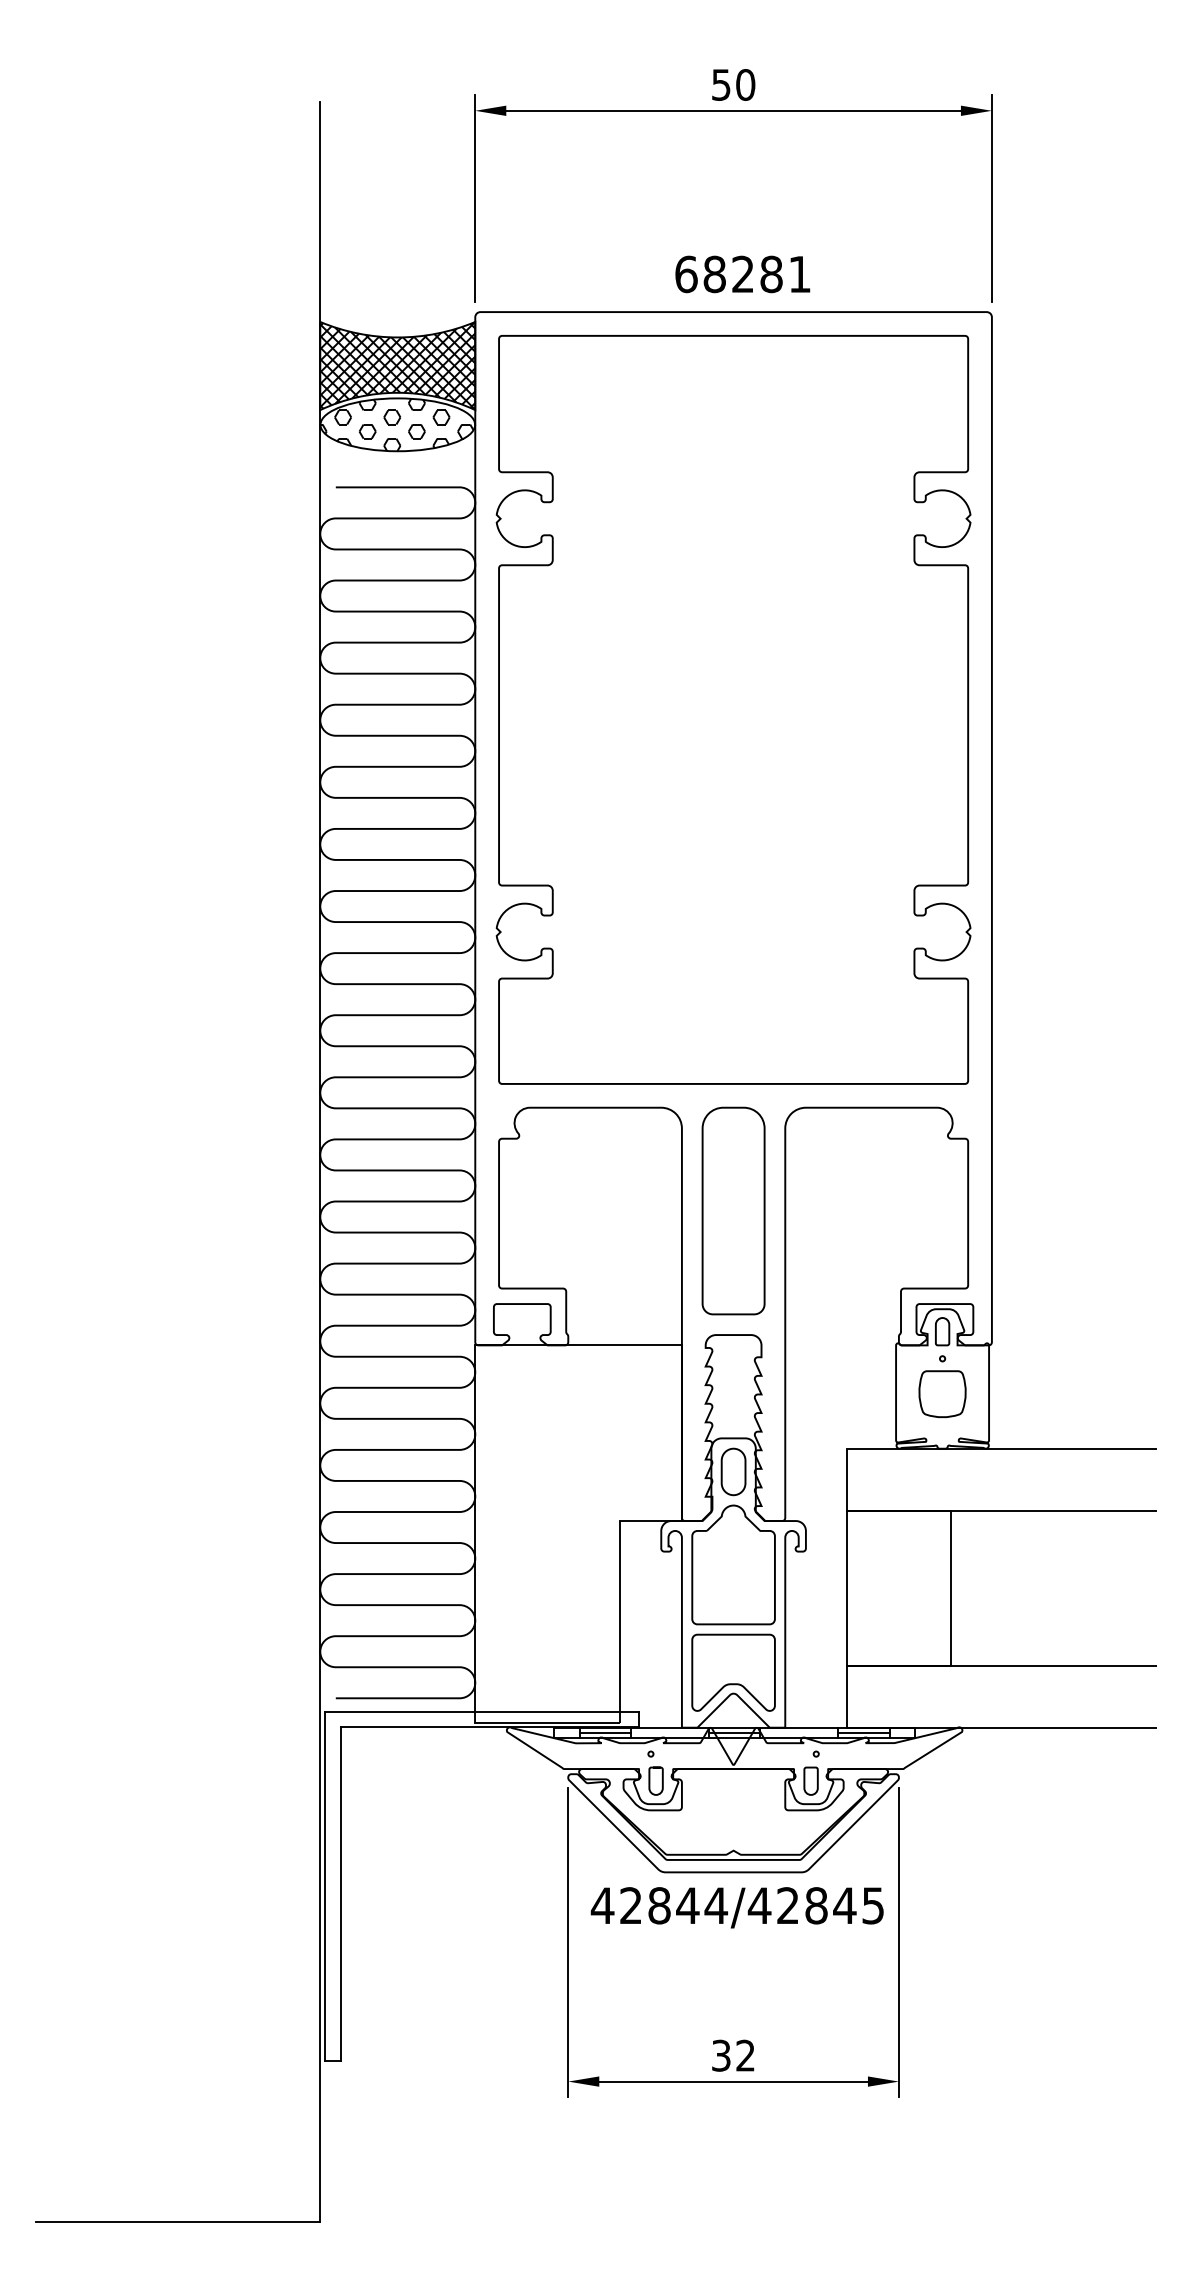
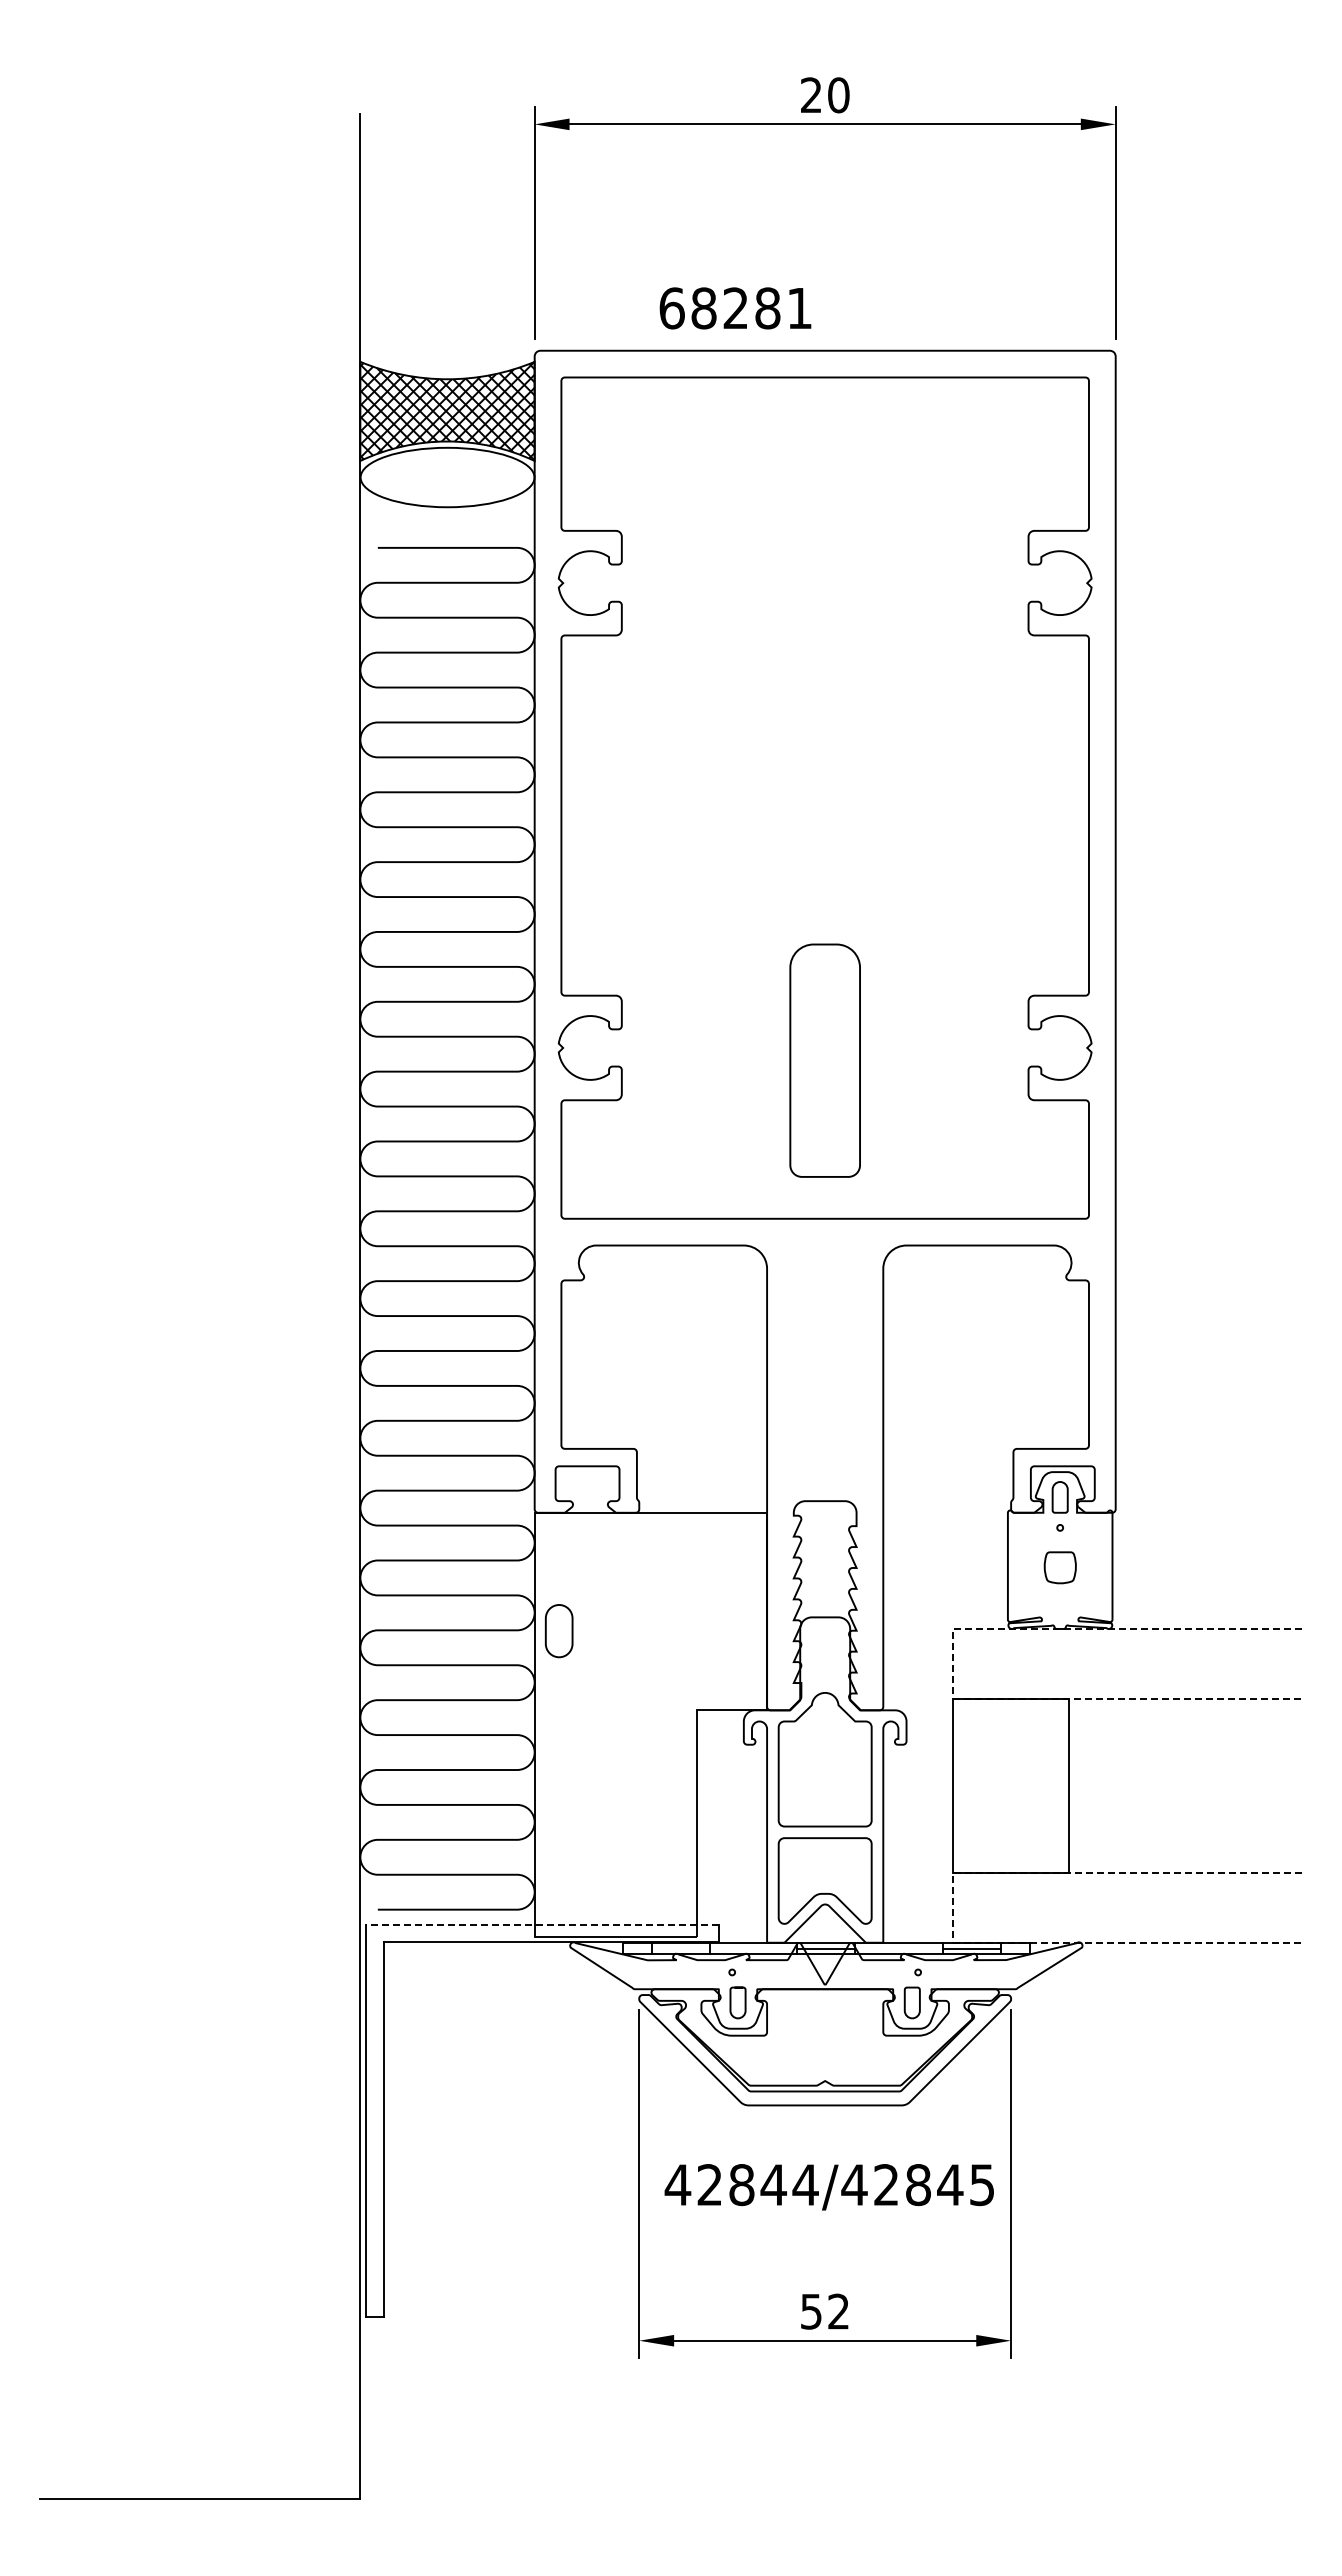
text: (721, 85) -> (811, 95), 50 -> 20
text: (742, 274) -> (735, 308), moved
hatch: (396, 424) -> (446, 477), removed
part: (732, 1210) -> (824, 1060), moved
part: (942, 1394) -> (1060, 1567), size x0.6
part: (732, 1472) -> (558, 1631), moved
line: (847, 1479) -> (953, 1663), solid -> dashed
line: (847, 1696) -> (953, 1907), solid -> dashed
line: (481, 1711) -> (541, 1924), solid -> dashed
line: (605, 1732) -> (681, 1948), removed
text: (736, 1907) -> (828, 2187), moved
text: (721, 2055) -> (811, 2311), 32 -> 52

